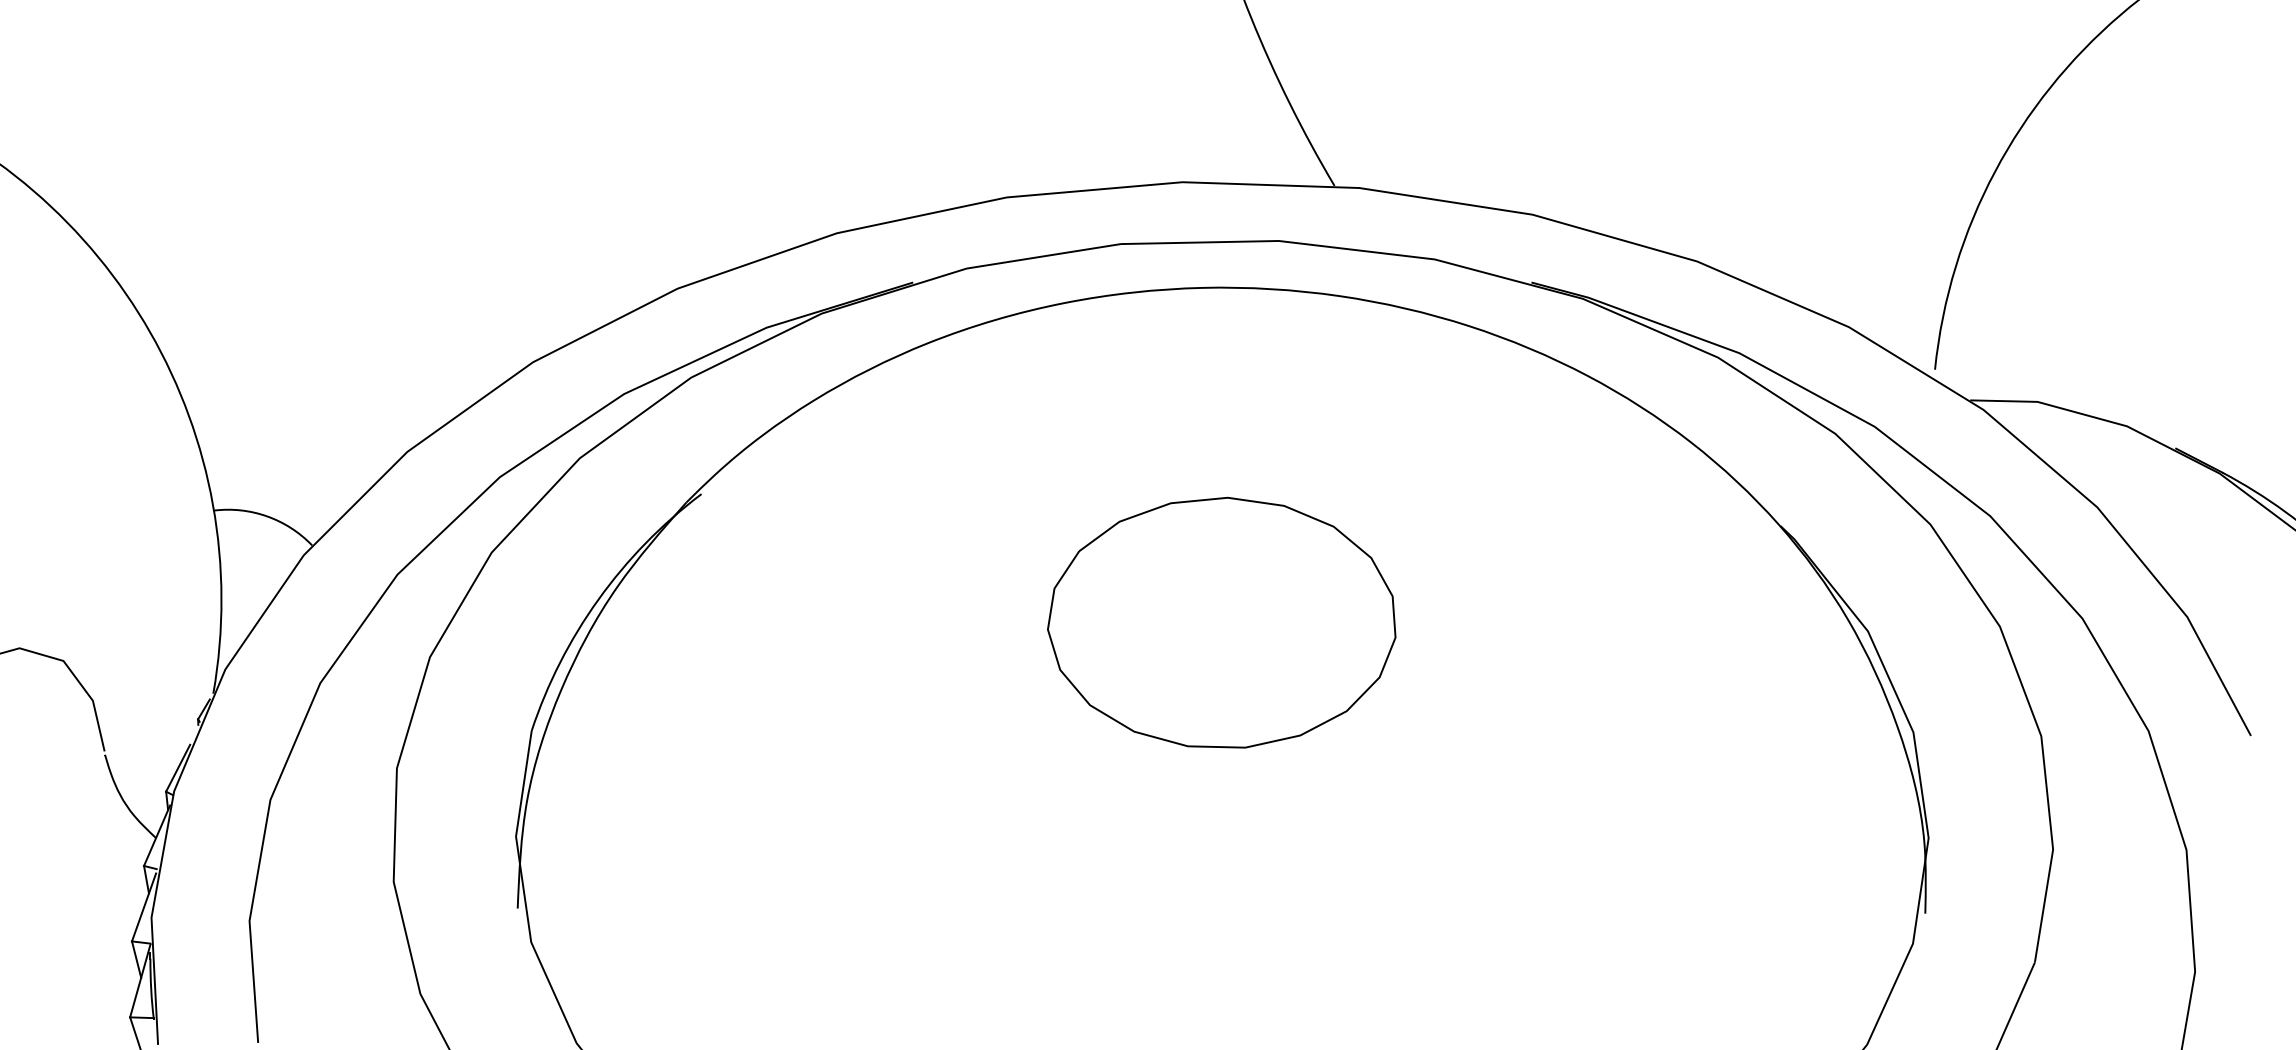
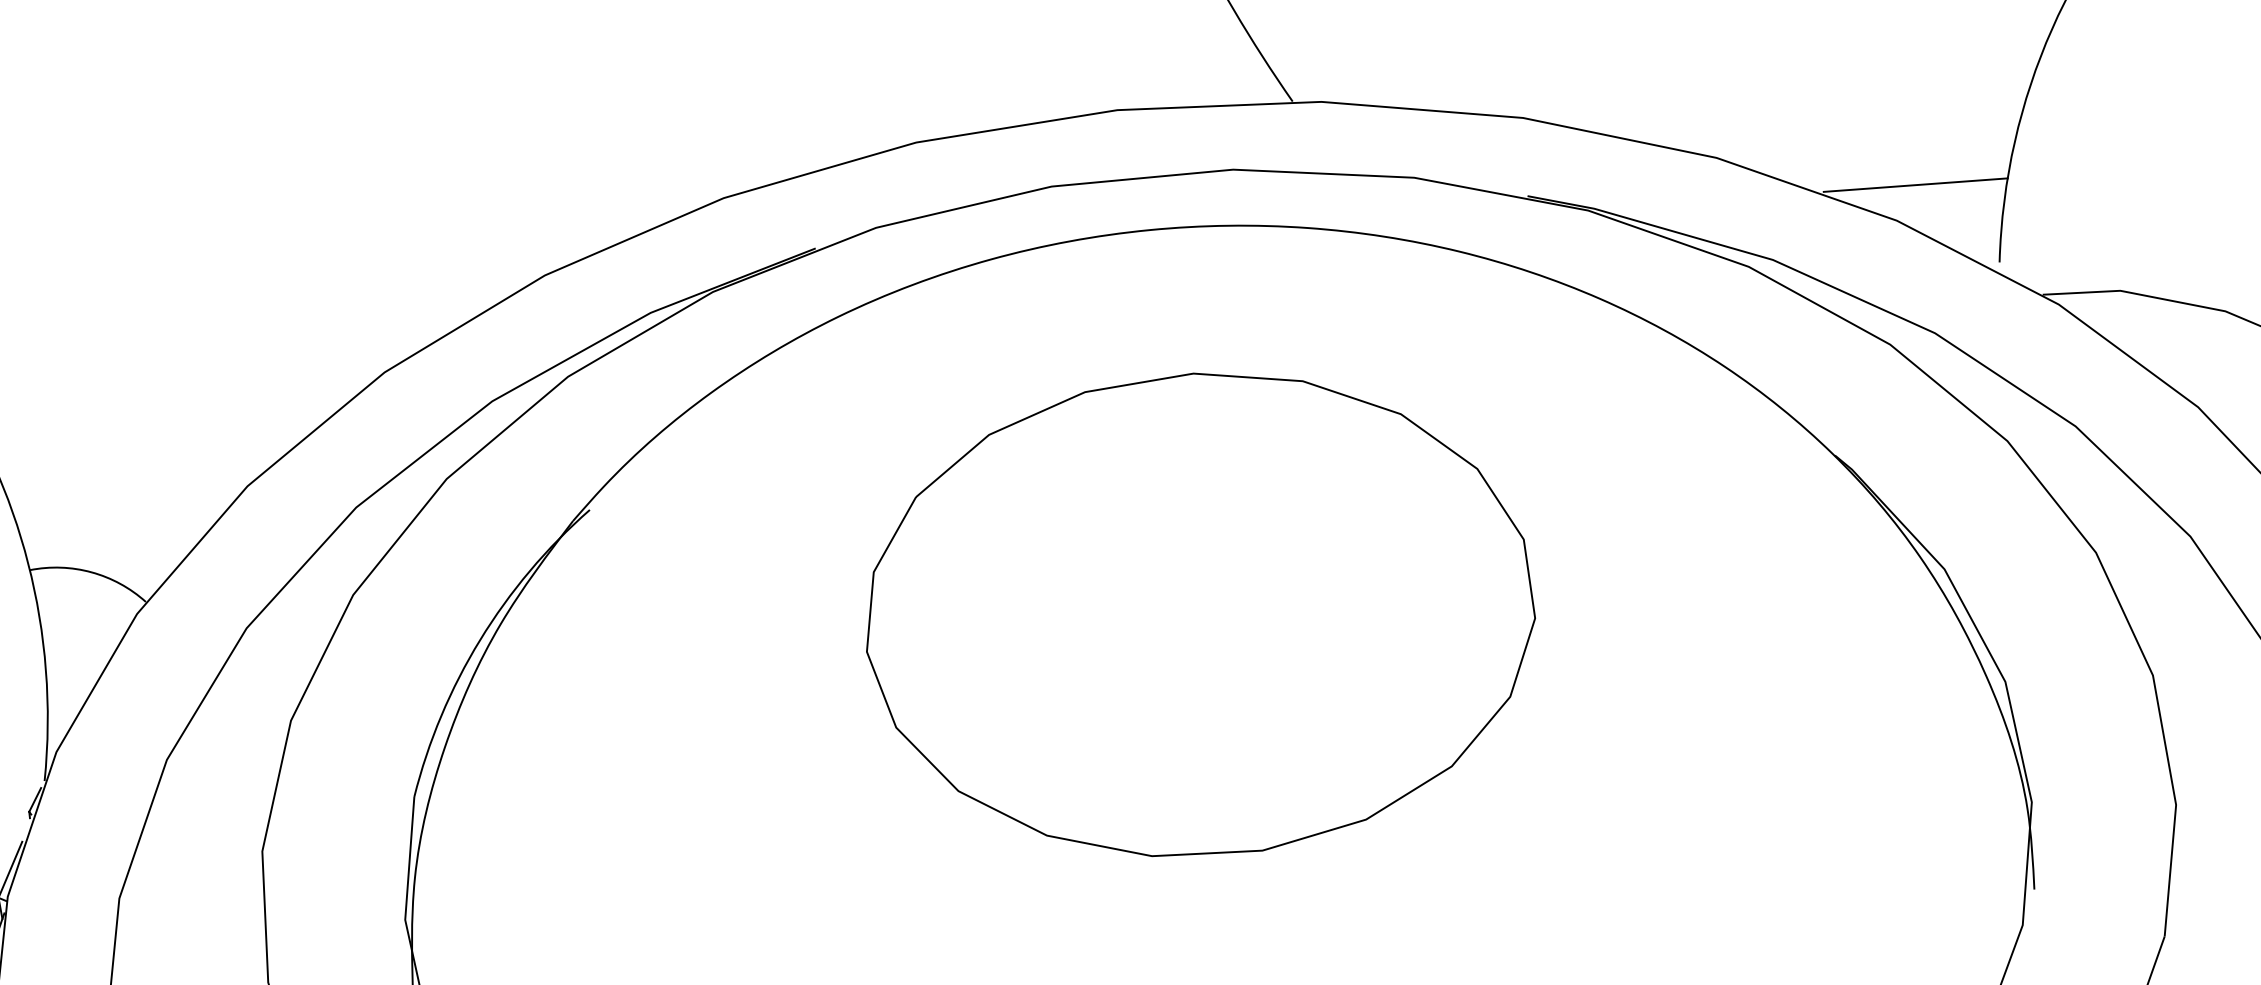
line: (1867, 297) -> (1915, 184), added
part: (1221, 622) -> (1199, 613), size x1.67

